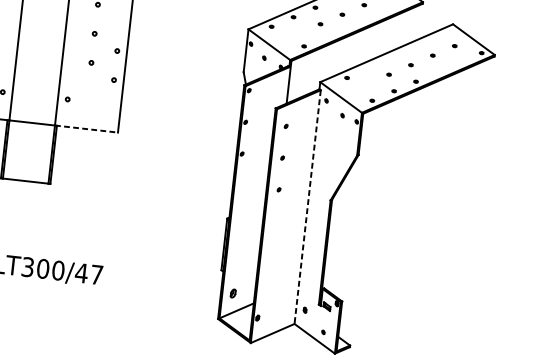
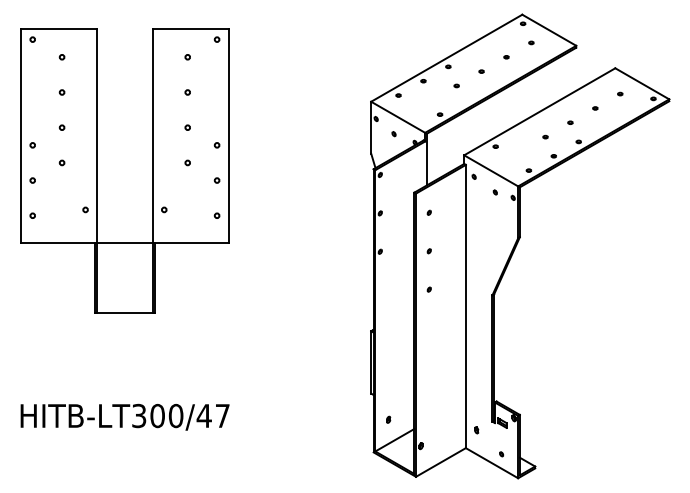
circle: (110, 108) -> (216, 215), added
line: (87, 128) -> (191, 242), dashed -> solid
line: (307, 207) -> (465, 306), dashed -> solid
part: (233, 293) -> (388, 419), size x0.62

